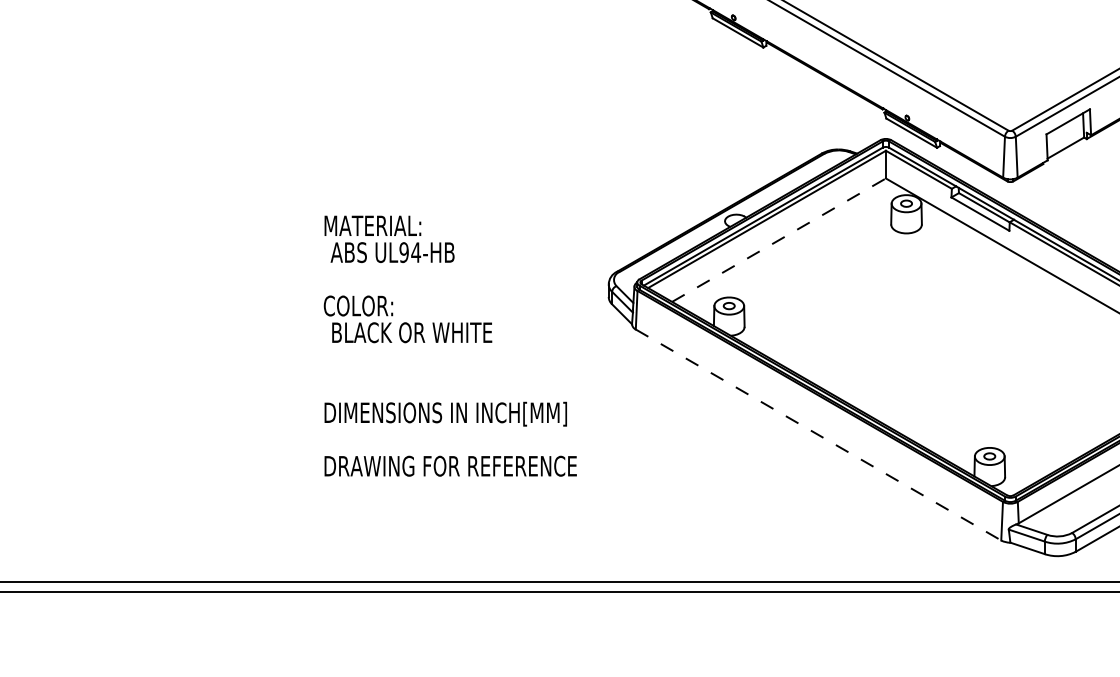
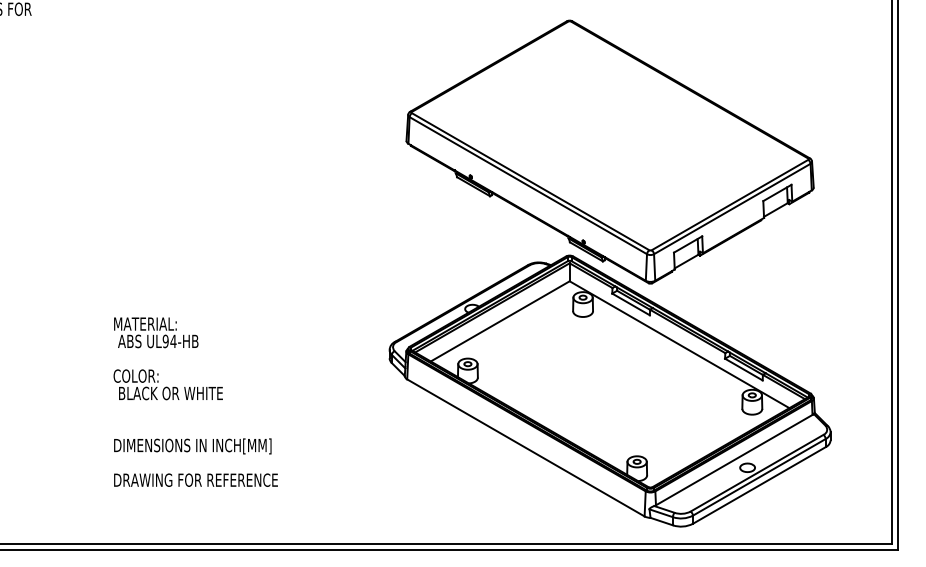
line: (779, 240) -> (500, 321), dashed -> solid
text: (449, 345) -> (195, 401), moved
line: (819, 435) -> (526, 448), dashed -> solid

